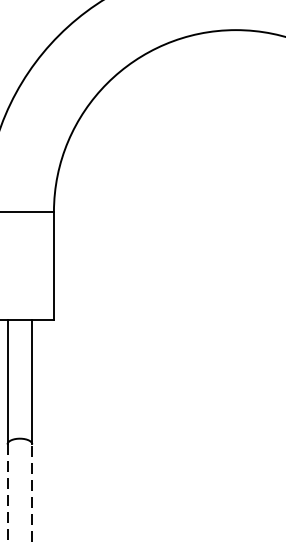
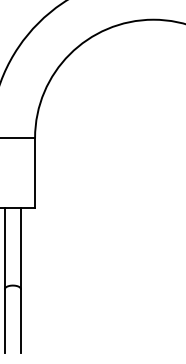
line: (6, 492) -> (4, 320), dashed -> solid
line: (33, 492) -> (21, 320), dashed -> solid

